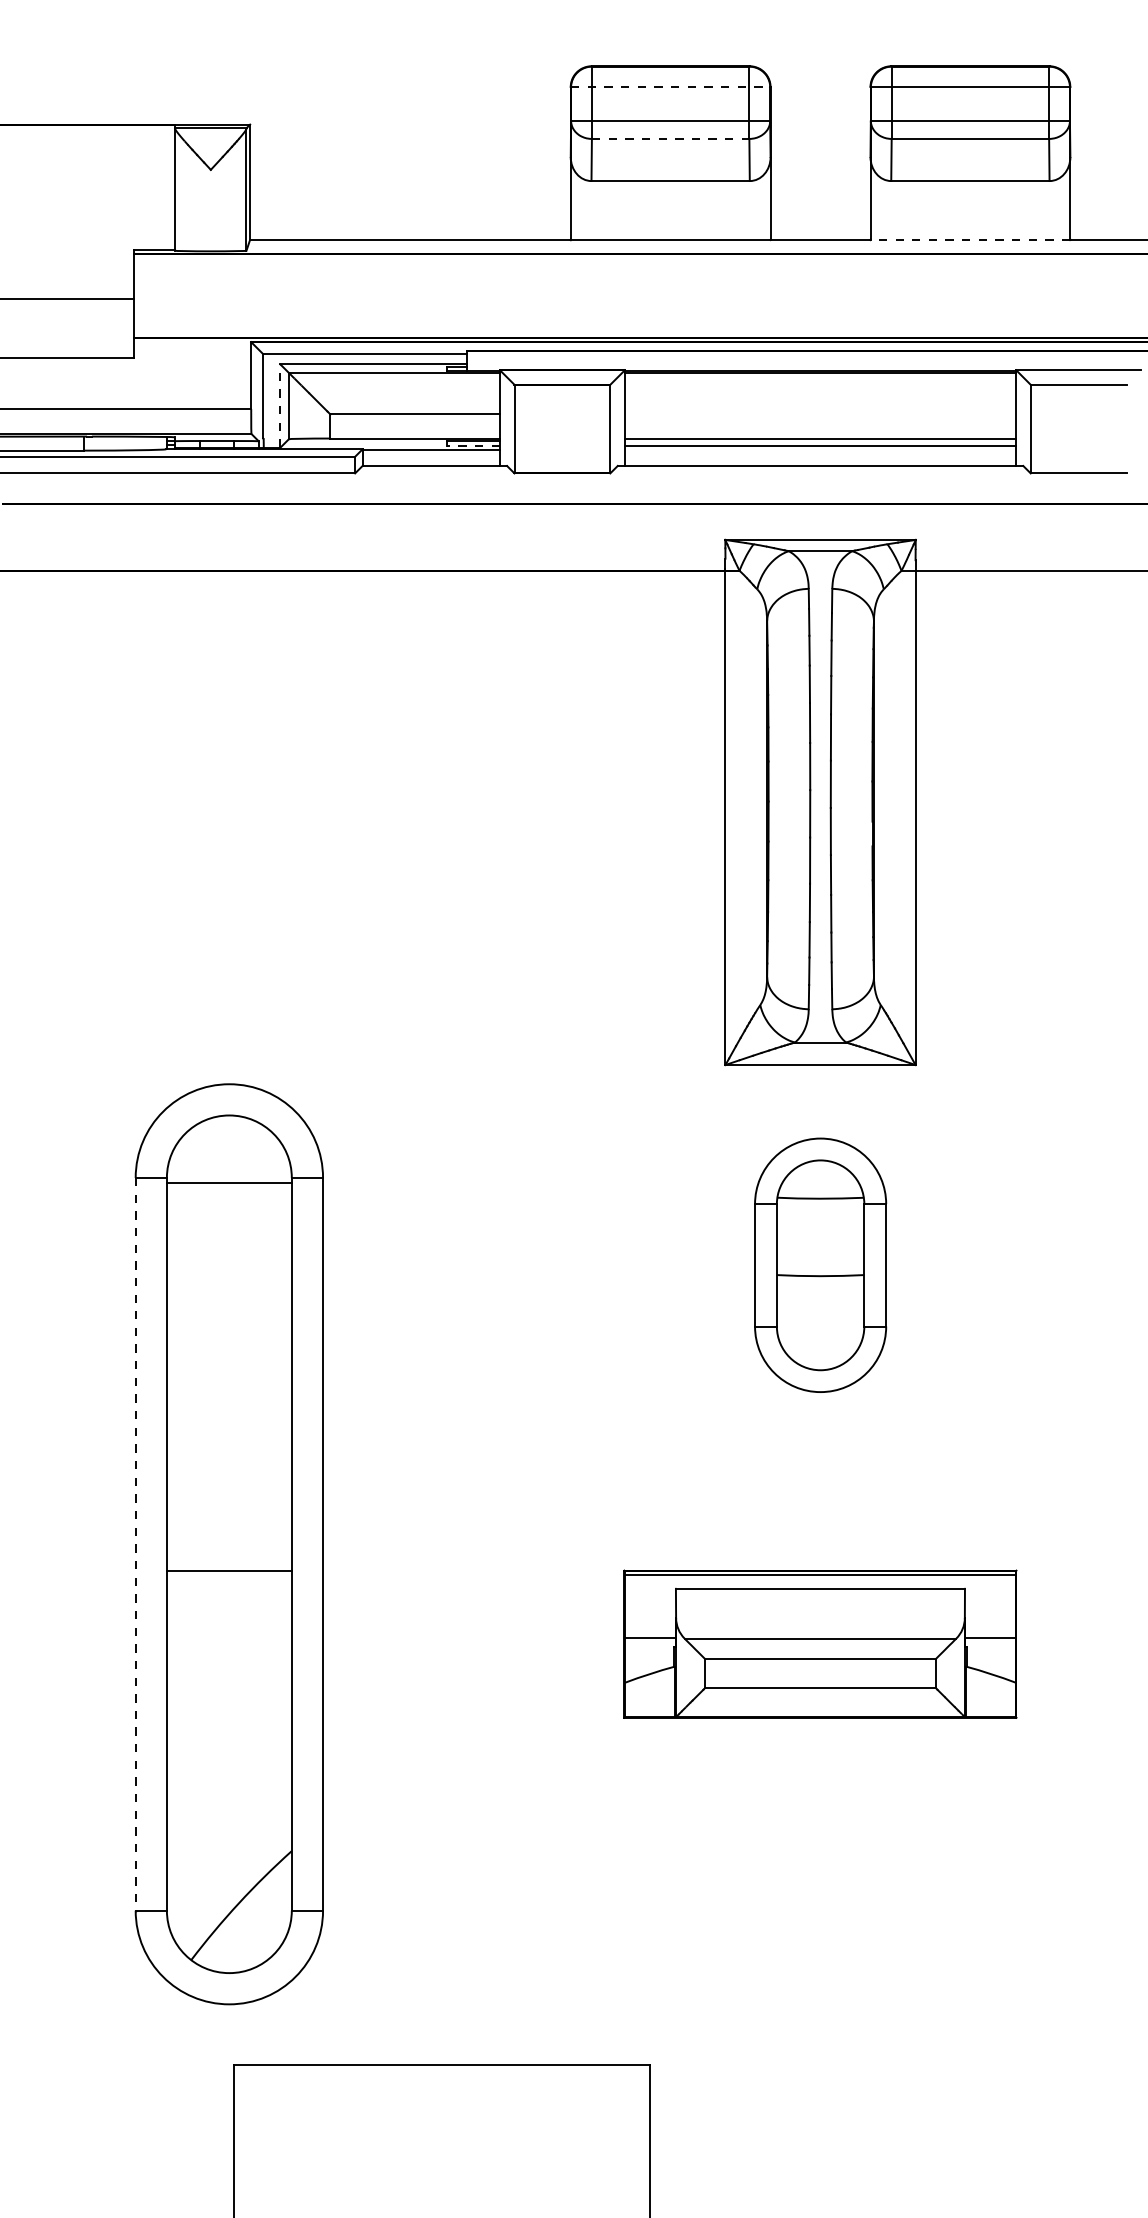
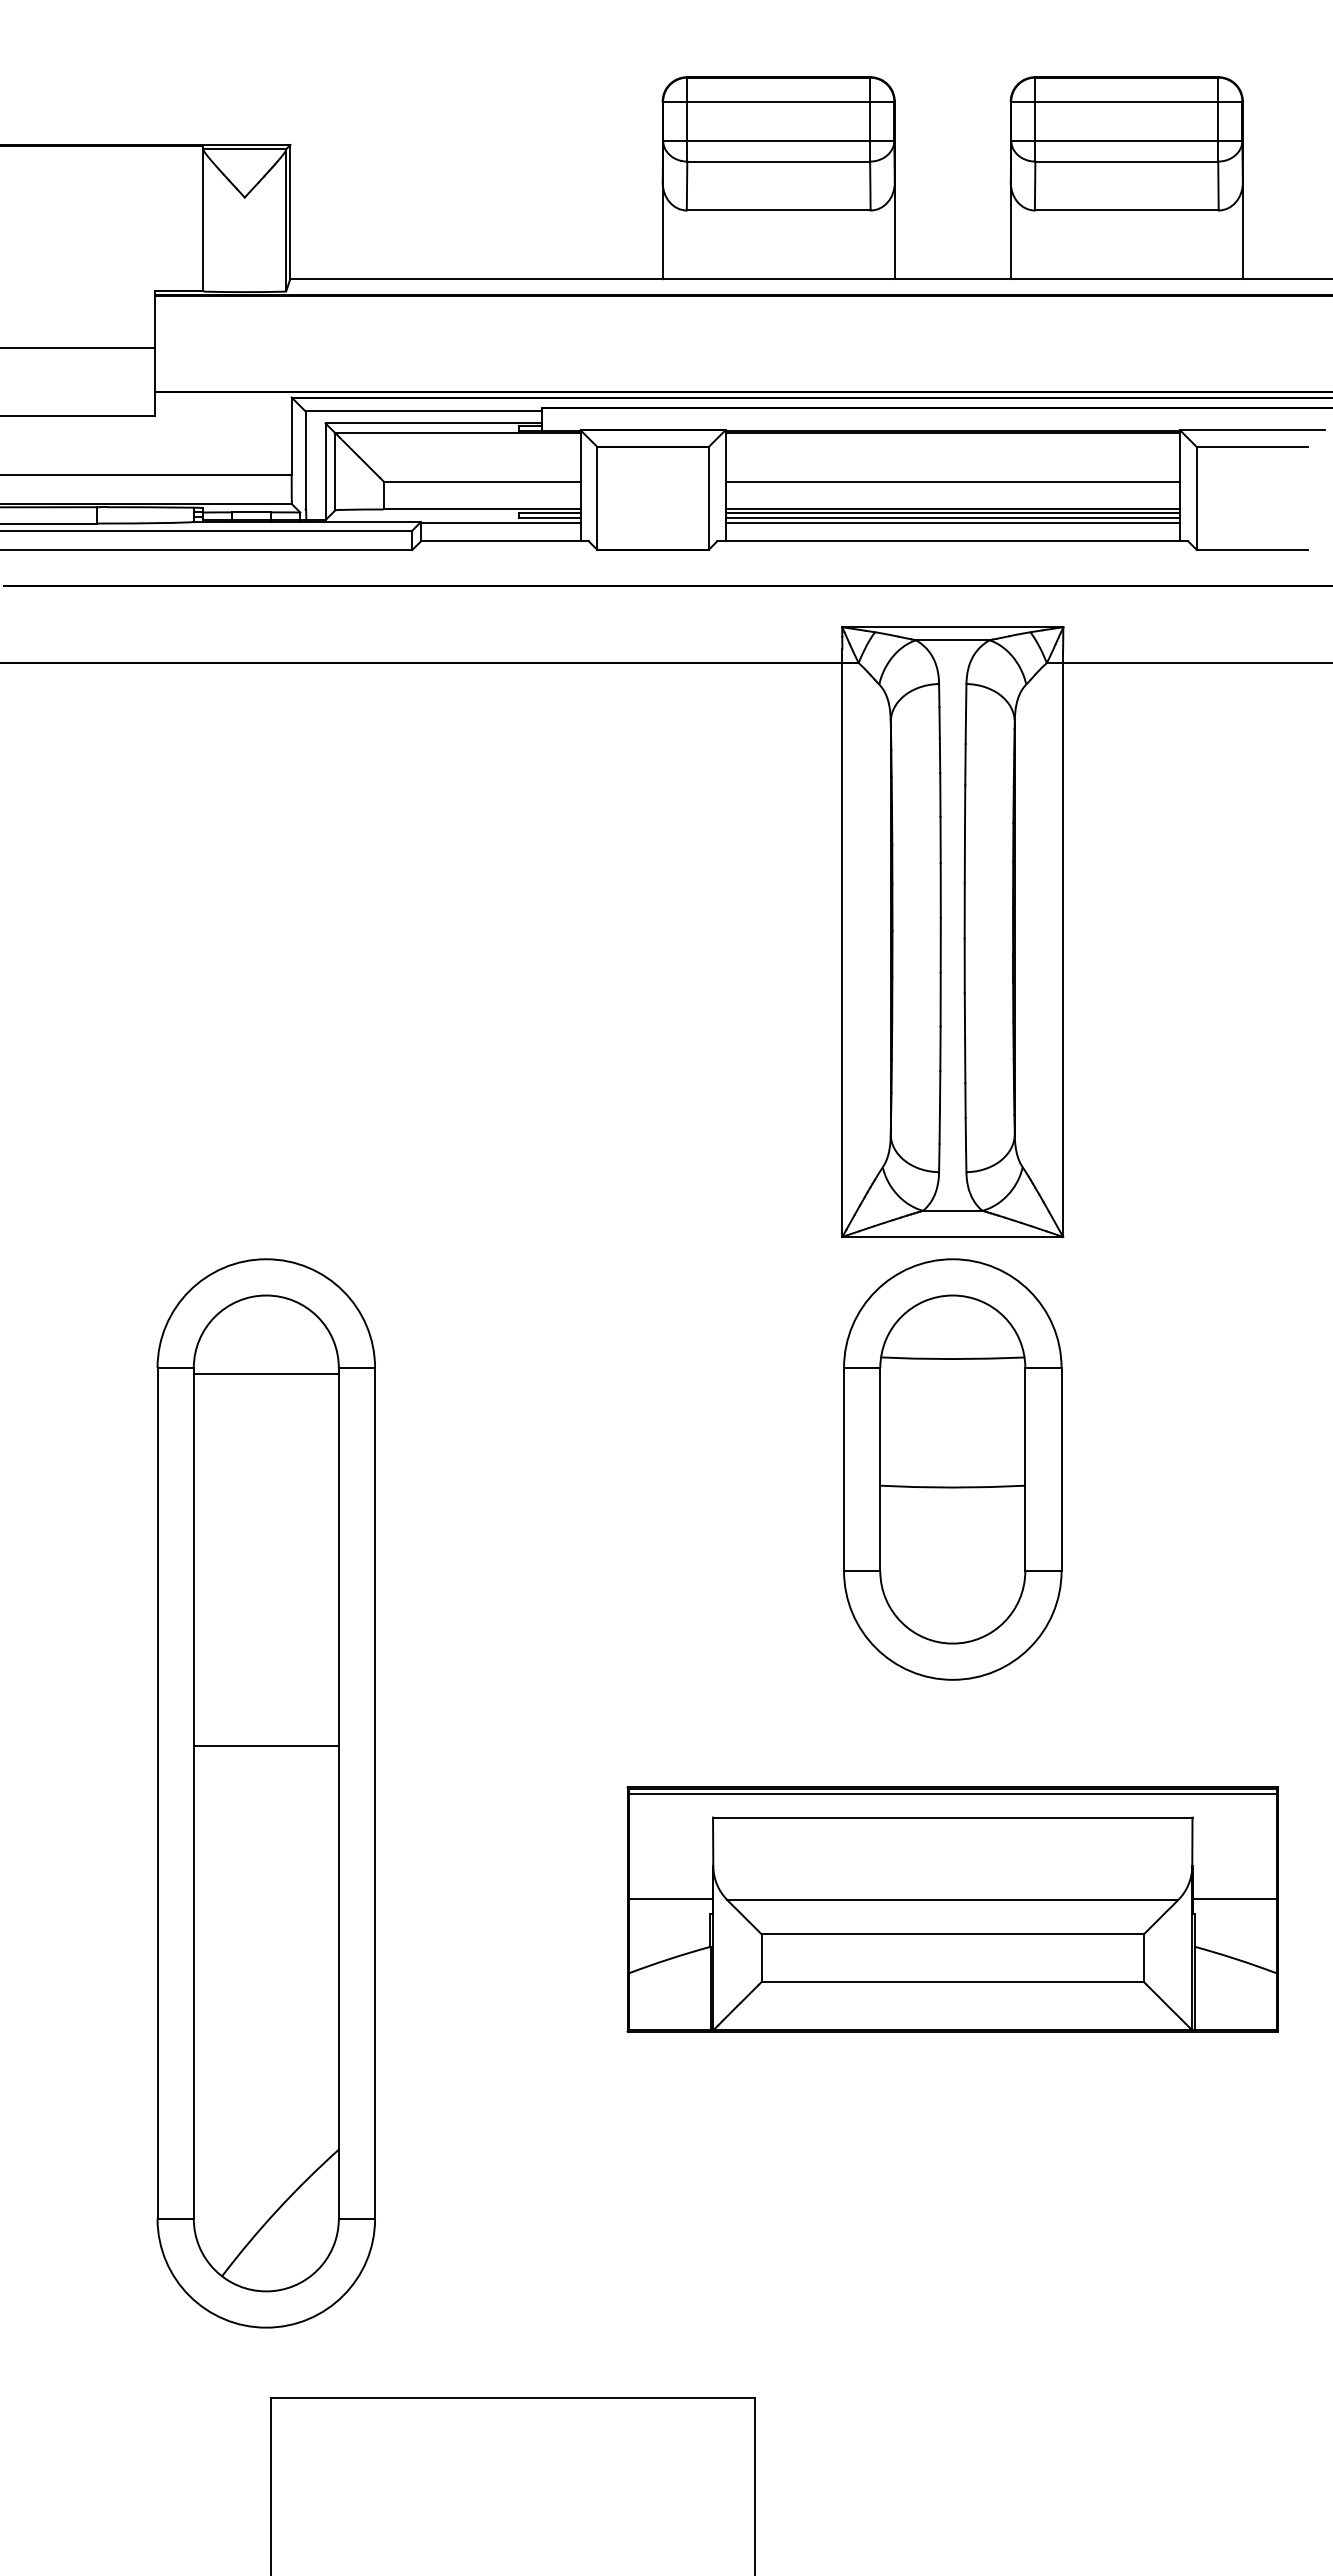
line: (670, 87) -> (778, 101), dashed -> solid
line: (671, 138) -> (779, 161), dashed -> solid
line: (970, 239) -> (1126, 278), dashed -> solid
line: (280, 405) -> (325, 471), dashed -> solid
line: (820, 414) -> (952, 481), added
line: (820, 441) -> (952, 512), added
line: (473, 445) -> (549, 517), dashed -> solid
line: (820, 450) -> (952, 523), added
part: (820, 1265) -> (952, 1469), size x1.43
line: (135, 1544) -> (157, 1793), dashed -> solid
line: (228, 1571) -> (265, 1746), moved
part: (820, 1644) -> (952, 1909), size x1.43

